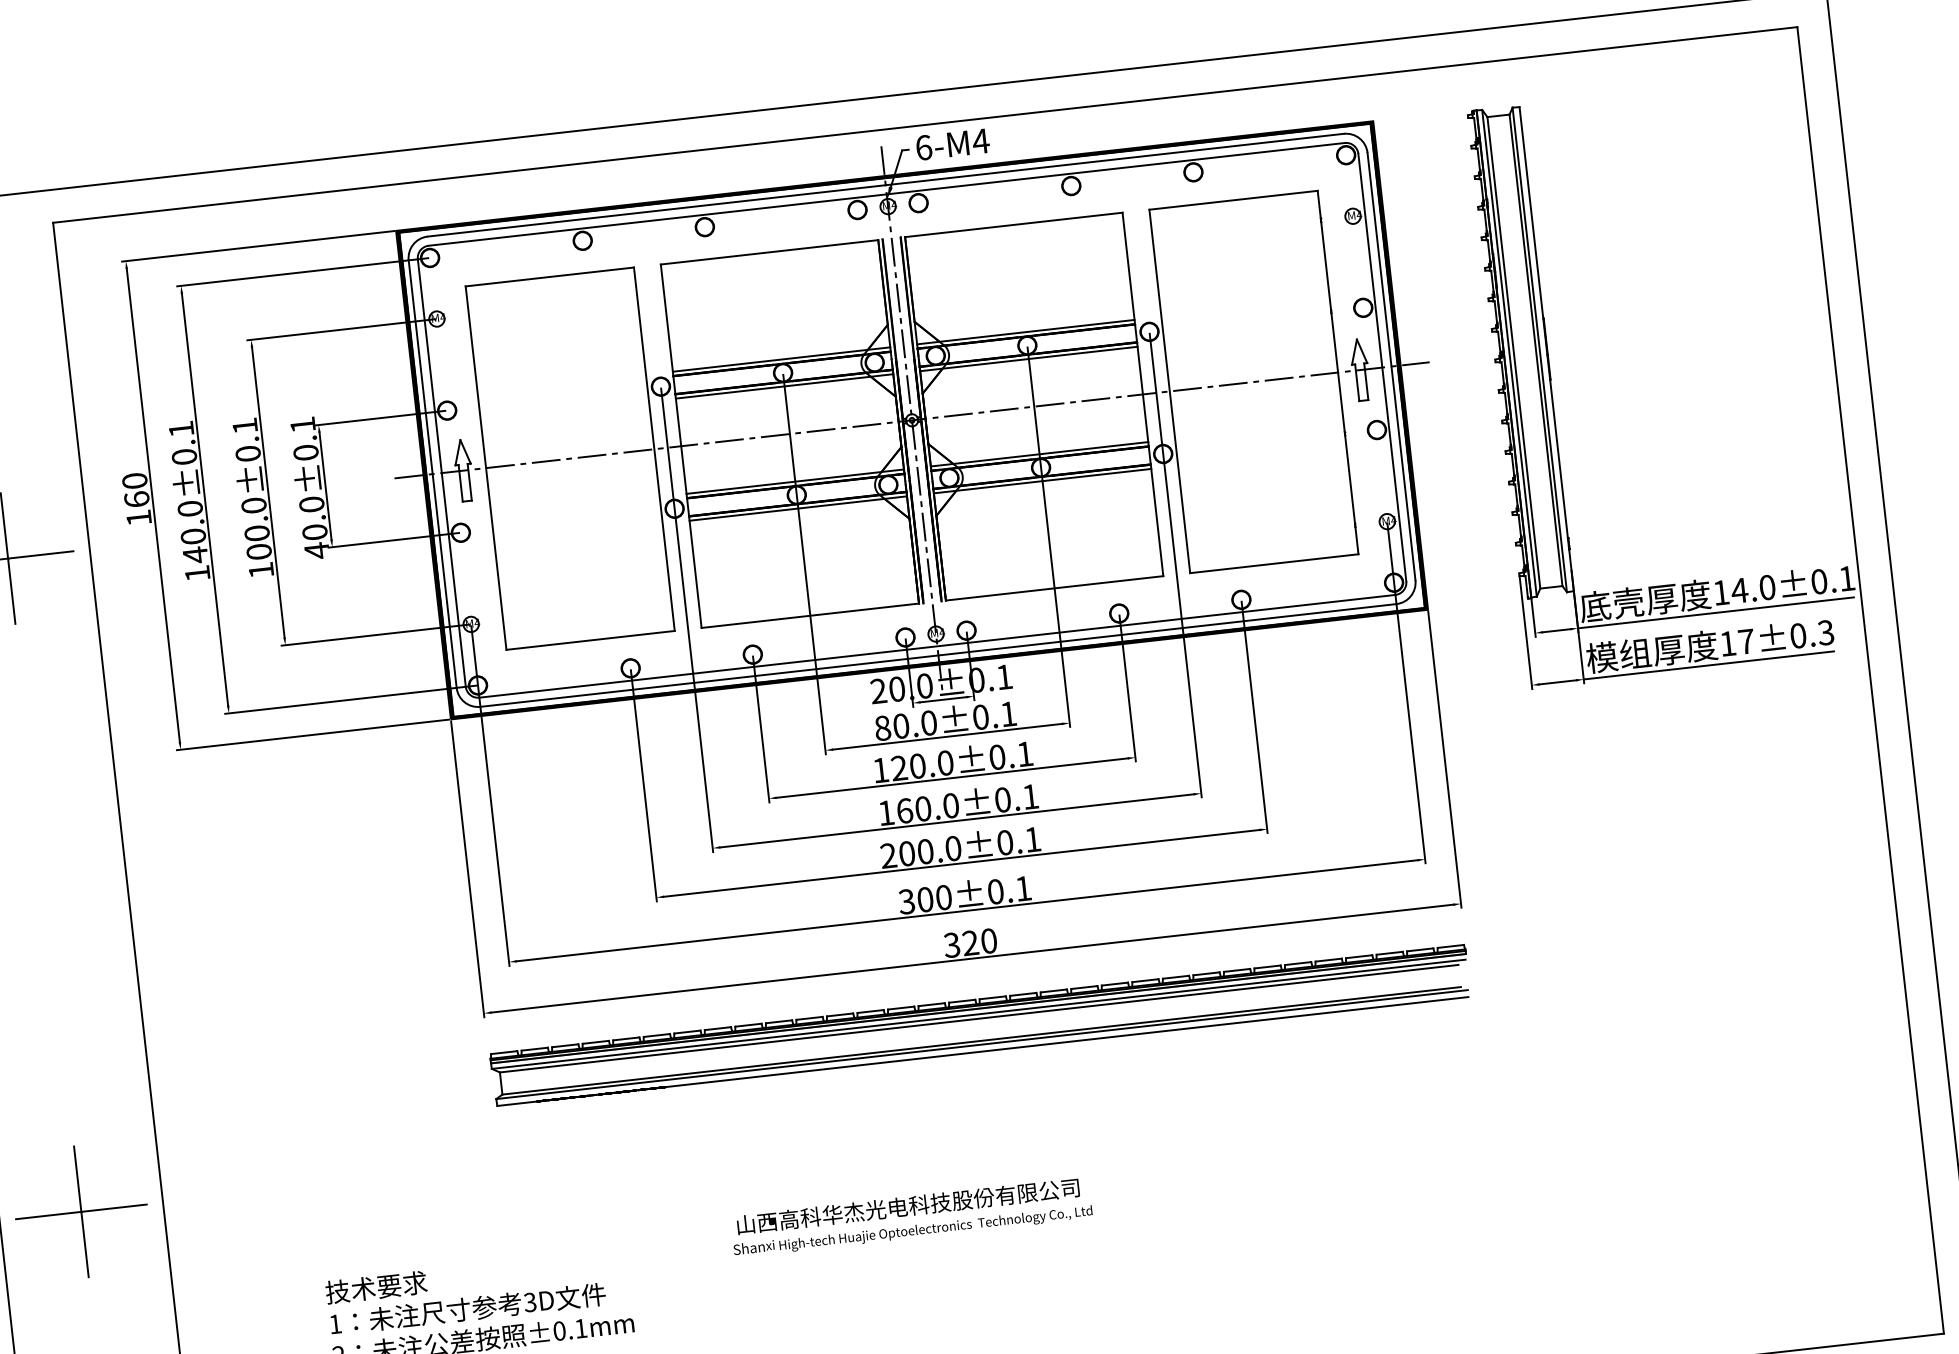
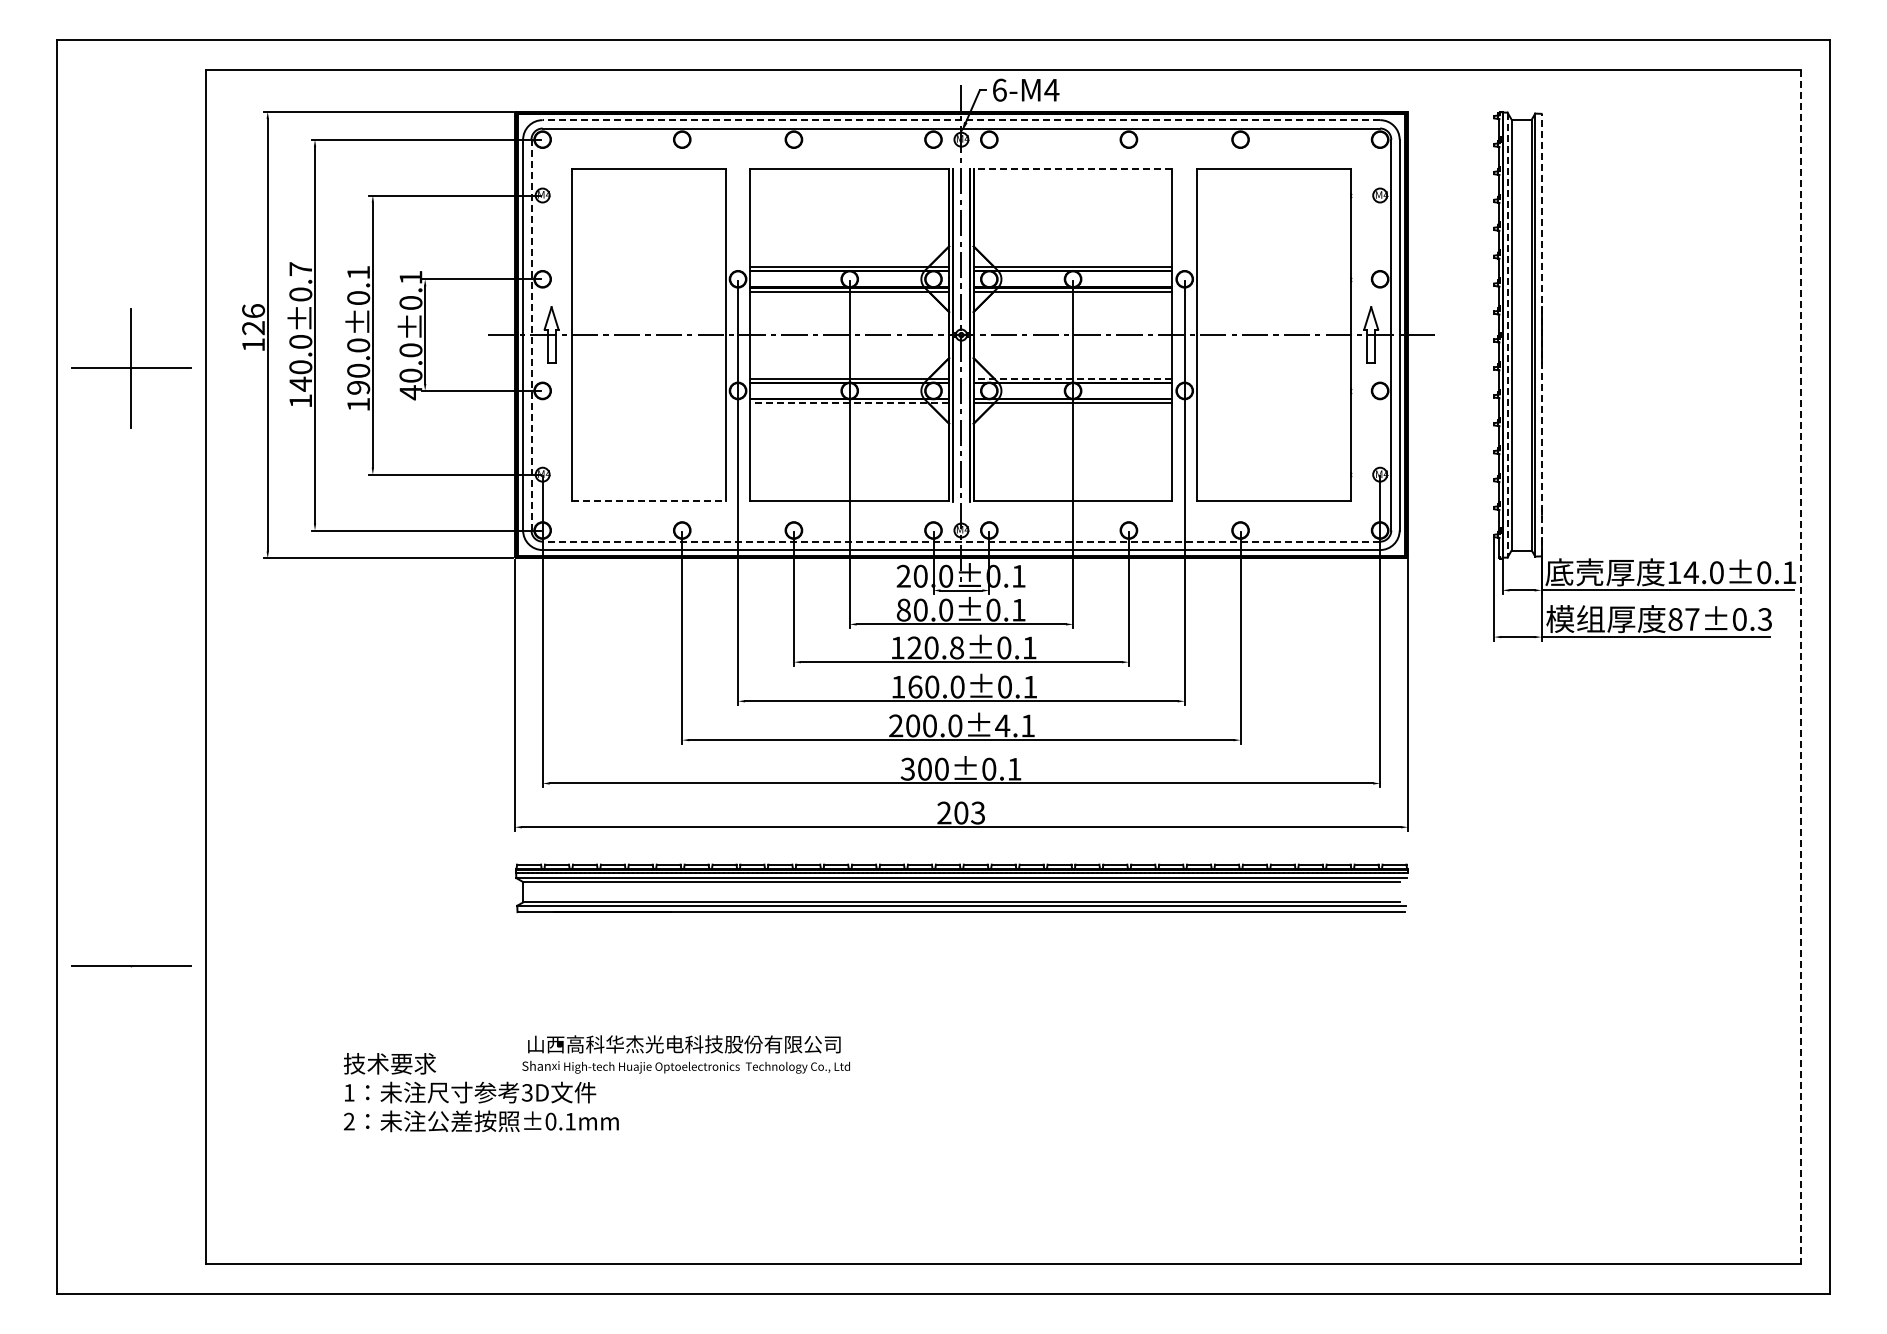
line: (885, 185) -> (961, 120), solid -> dashed
line: (1013, 224) -> (1072, 168), solid -> dashed
line: (1546, 348) -> (1541, 334), solid -> dashed
line: (1509, 353) -> (1507, 335), solid -> dashed
text: (180, 428) -> (300, 268), 140.0±0.1 -> 140.0±0.7
line: (1038, 454) -> (1072, 378), solid -> dashed
line: (441, 472) -> (531, 334), solid -> dashed
text: (135, 490) -> (253, 319), 160 -> 126
line: (798, 508) -> (849, 403), solid -> dashed
text: (259, 551) -> (358, 387), 100.0±0.1 -> 190.0±0.1
line: (590, 640) -> (648, 501), solid -> dashed
text: (1728, 643) -> (1675, 619), 17±0.3 -> 87±0.3
line: (937, 646) -> (961, 541), solid -> dashed
line: (1870, 680) -> (1800, 667), solid -> dashed
text: (946, 763) -> (957, 648), 120.0±0.1 -> 120.8±0.1
text: (1004, 842) -> (1002, 725), 200.0±0.1 -> 200.0±4.1
text: (970, 942) -> (961, 812), 320 -> 203
line: (81, 1211) -> (131, 965), removed
text: (910, 1217) -> (685, 1054), moved

